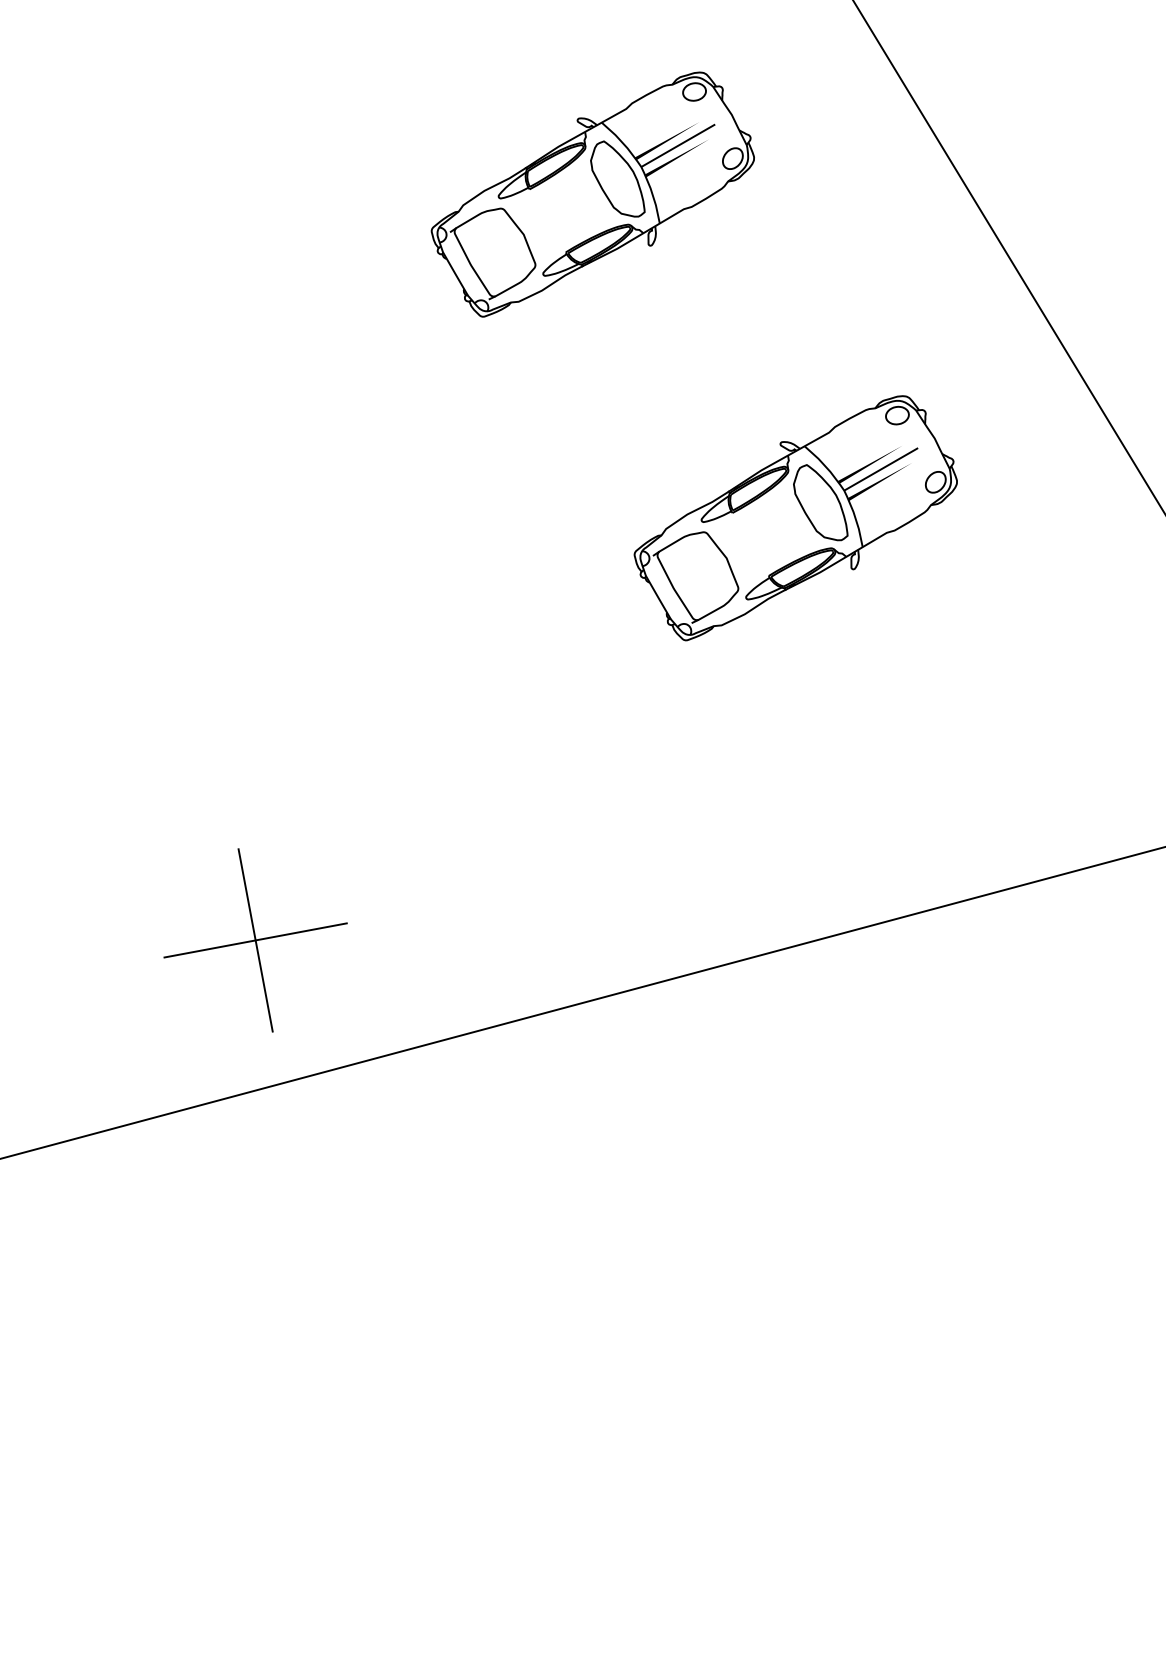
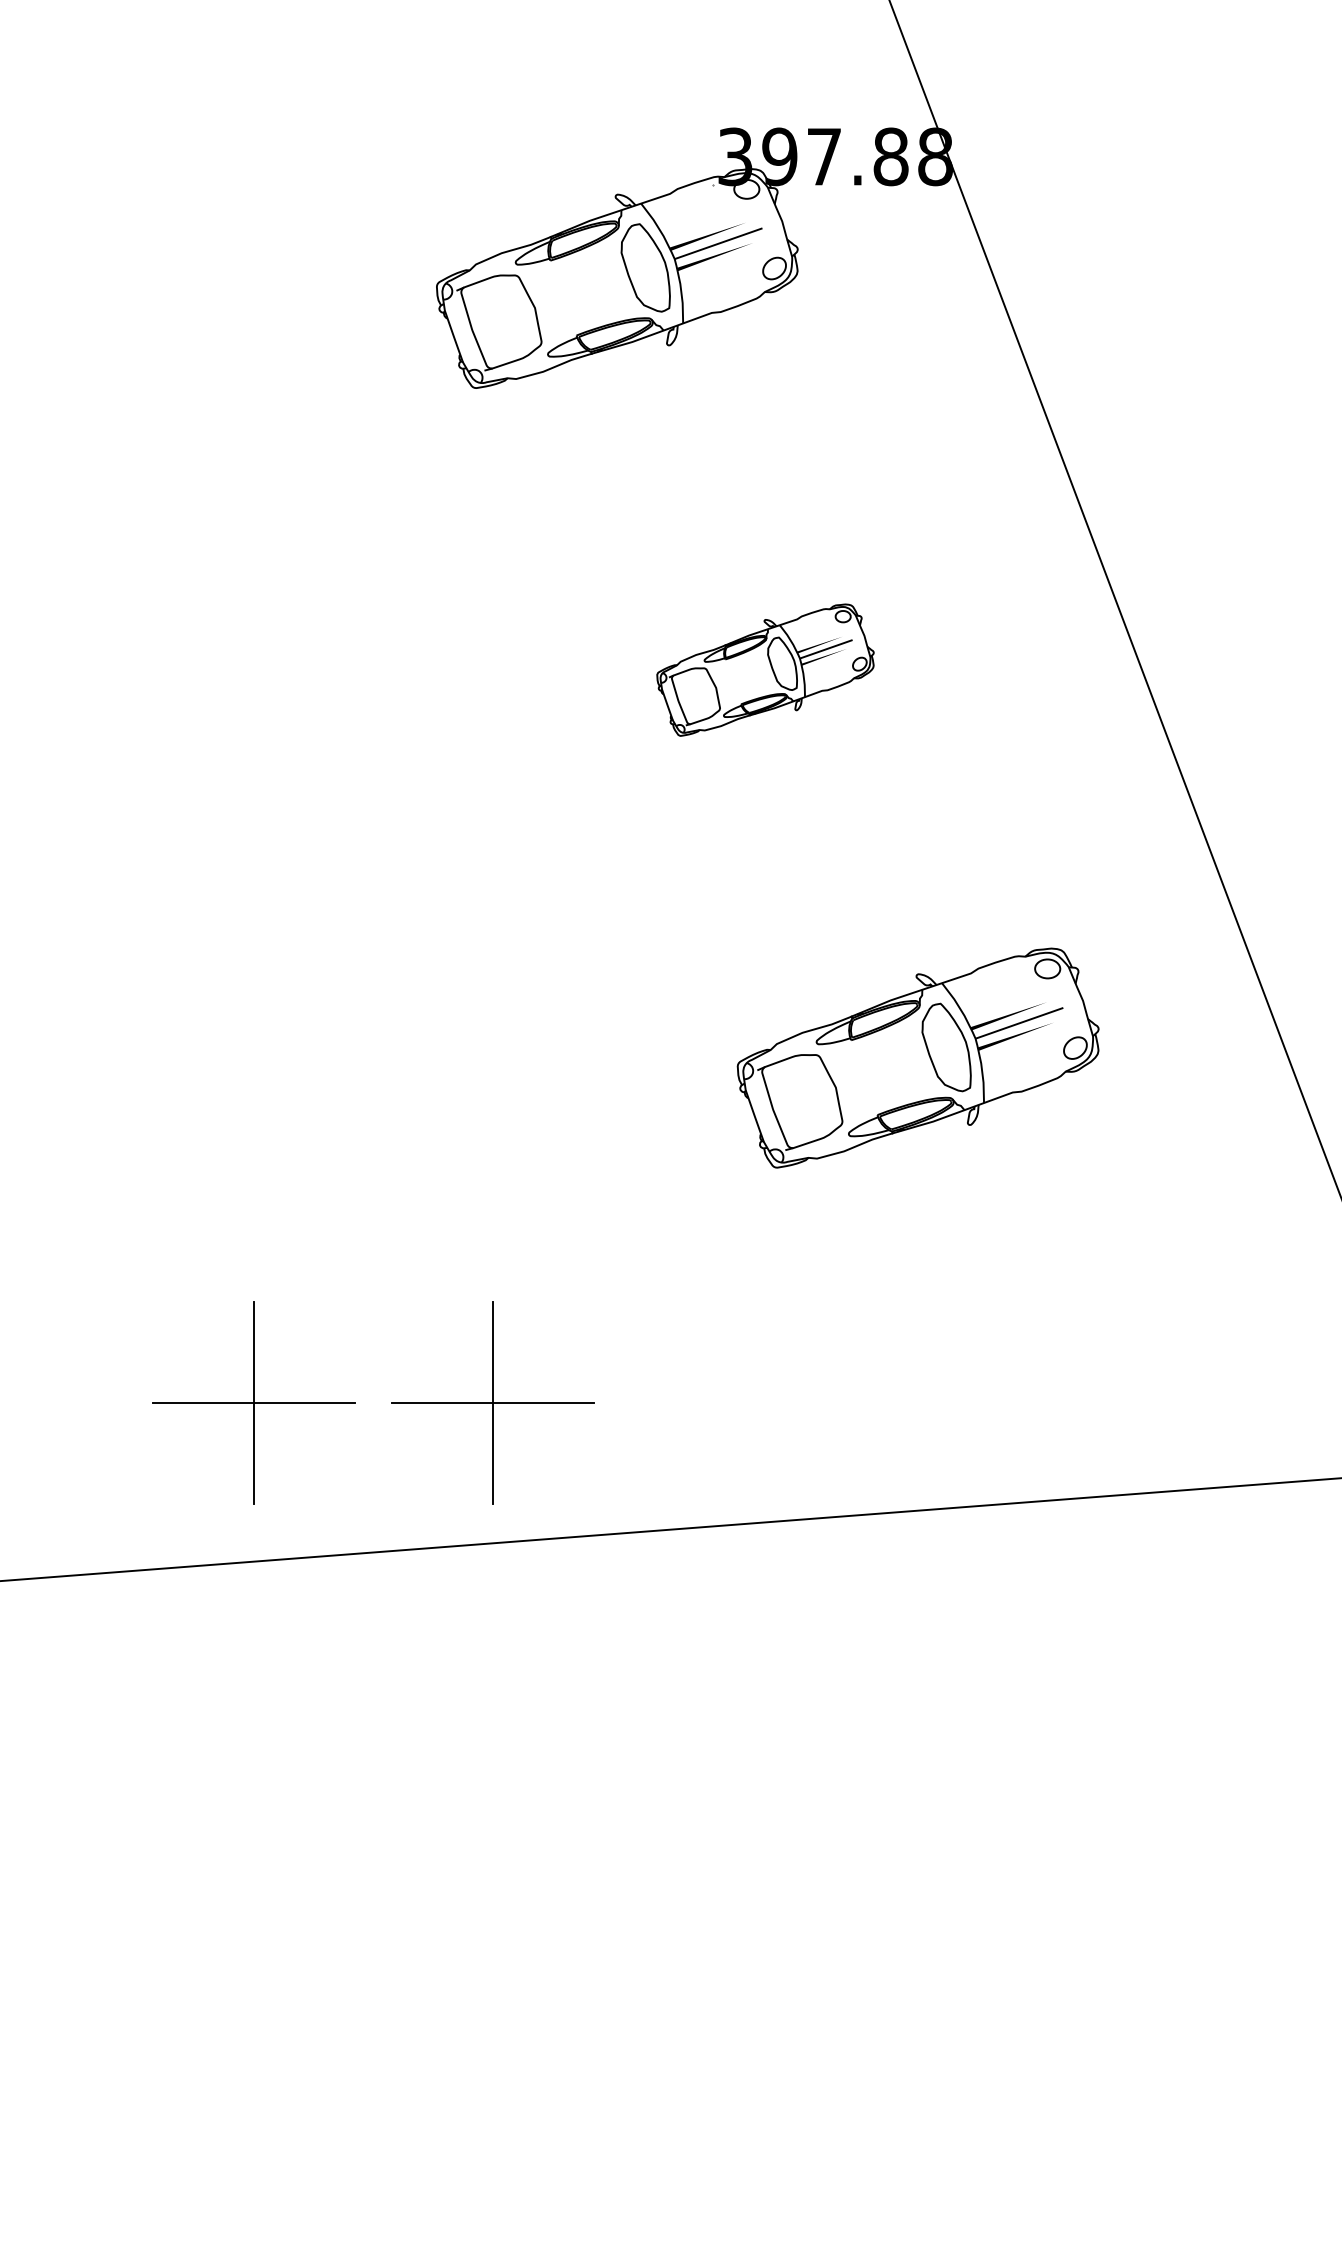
part: (592, 193) -> (765, 669), size x0.6
part: (470, 899) -> (492, 1402), added

